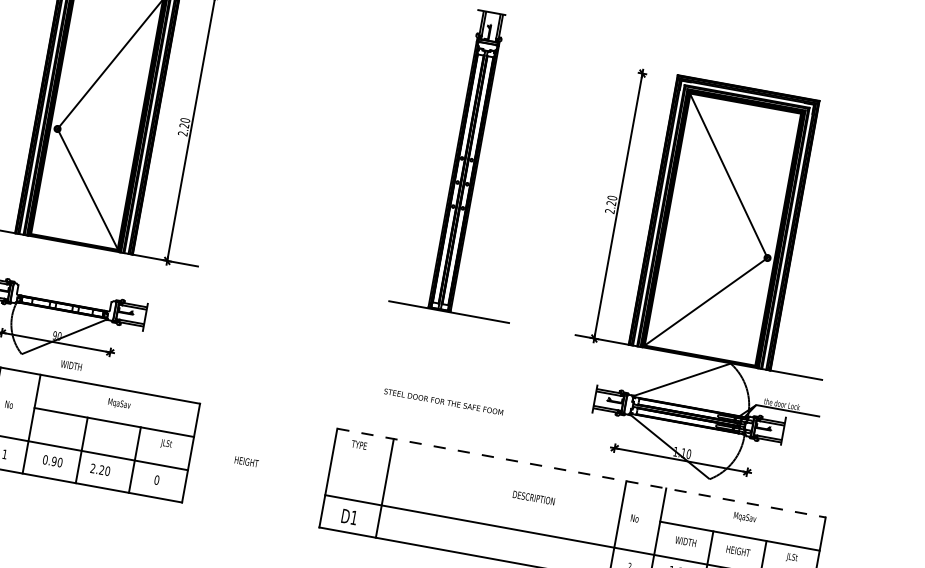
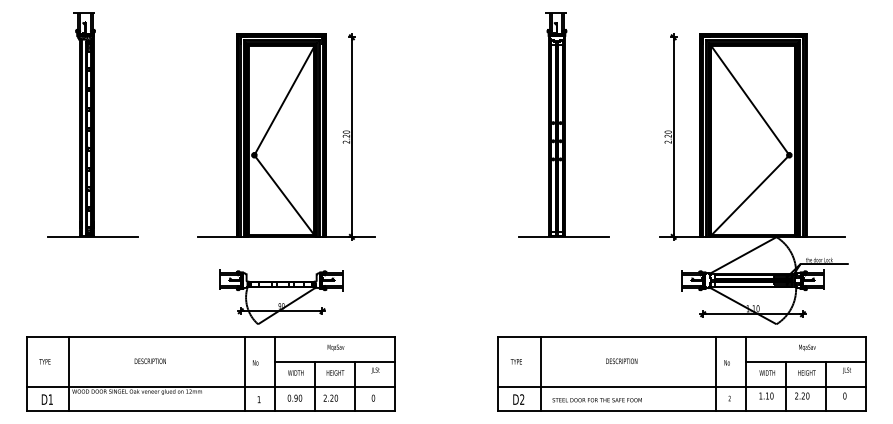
text: (71, 364) -> (295, 372), moved
text: (442, 402) -> (596, 400), moved
text: (358, 444) -> (515, 361), moved
text: (246, 461) -> (335, 372), moved
line: (581, 472) -> (682, 336), dashed -> solid
text: (533, 496) -> (621, 360), moved
text: (354, 517) -> (522, 399), D1 -> D2

